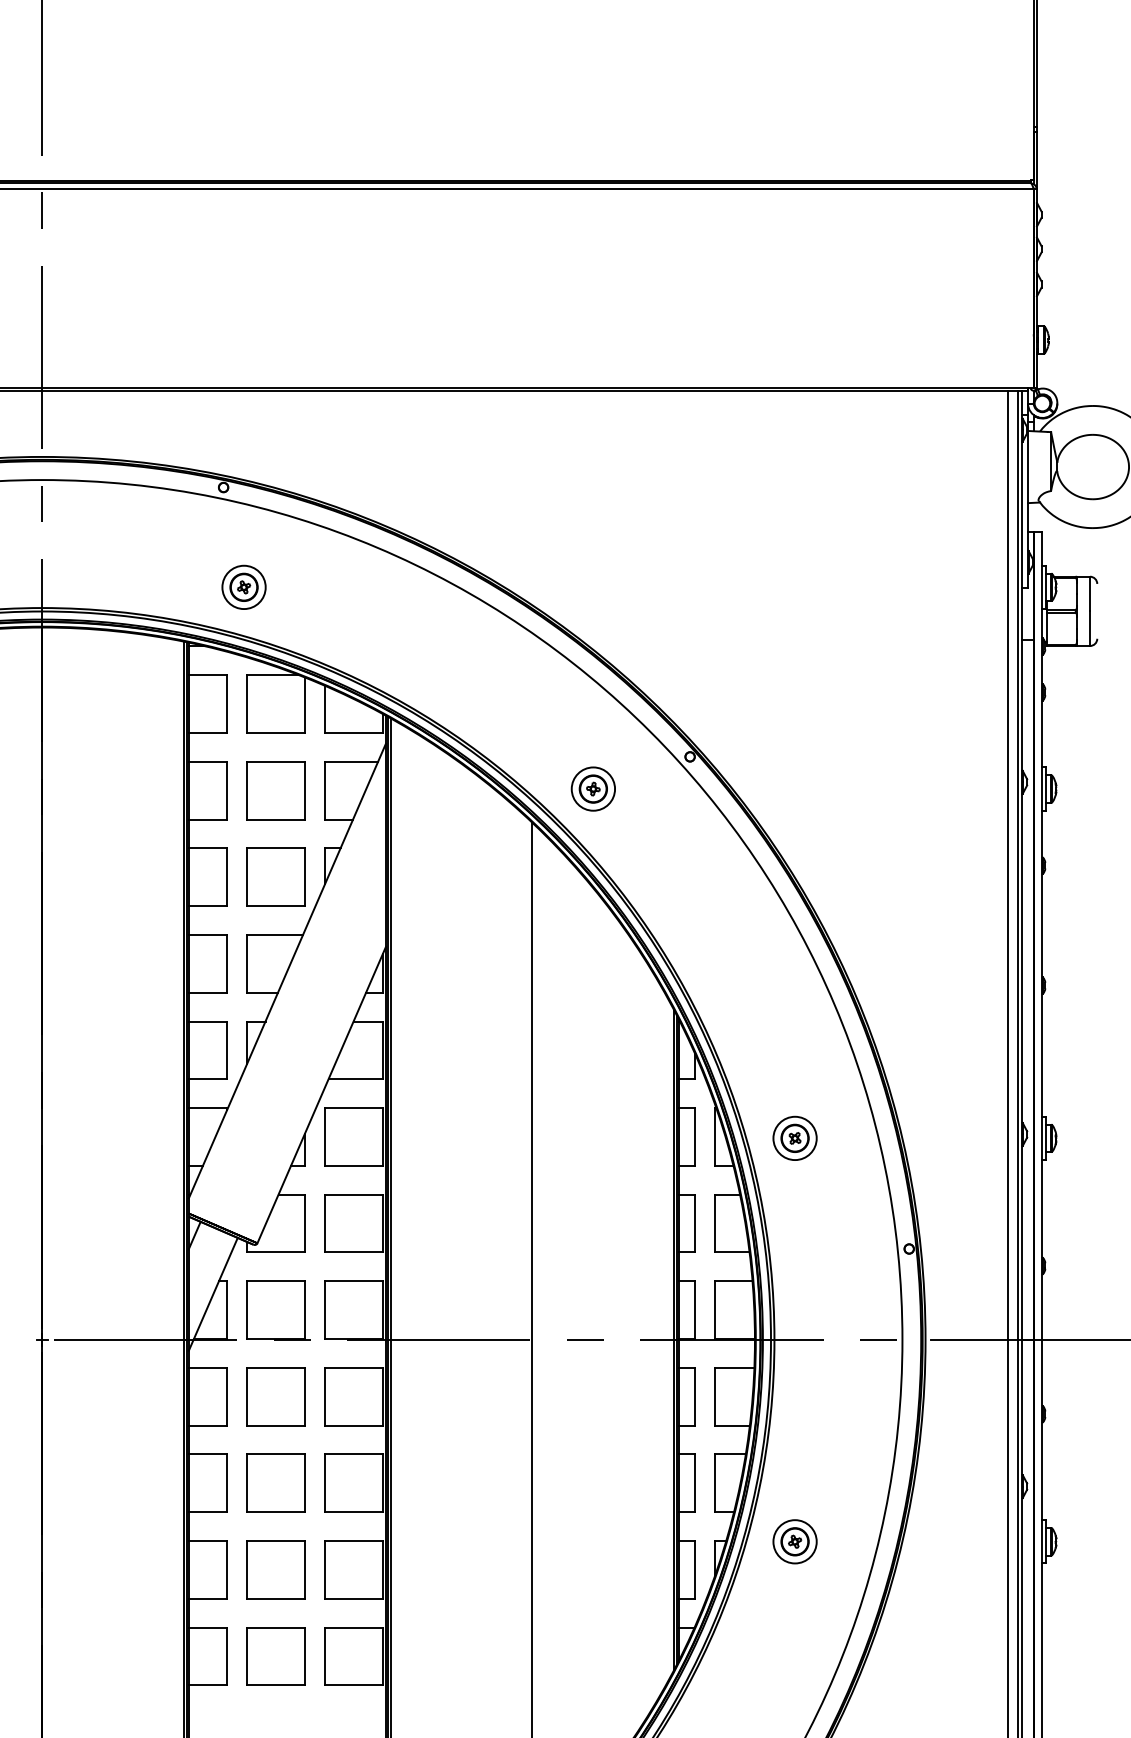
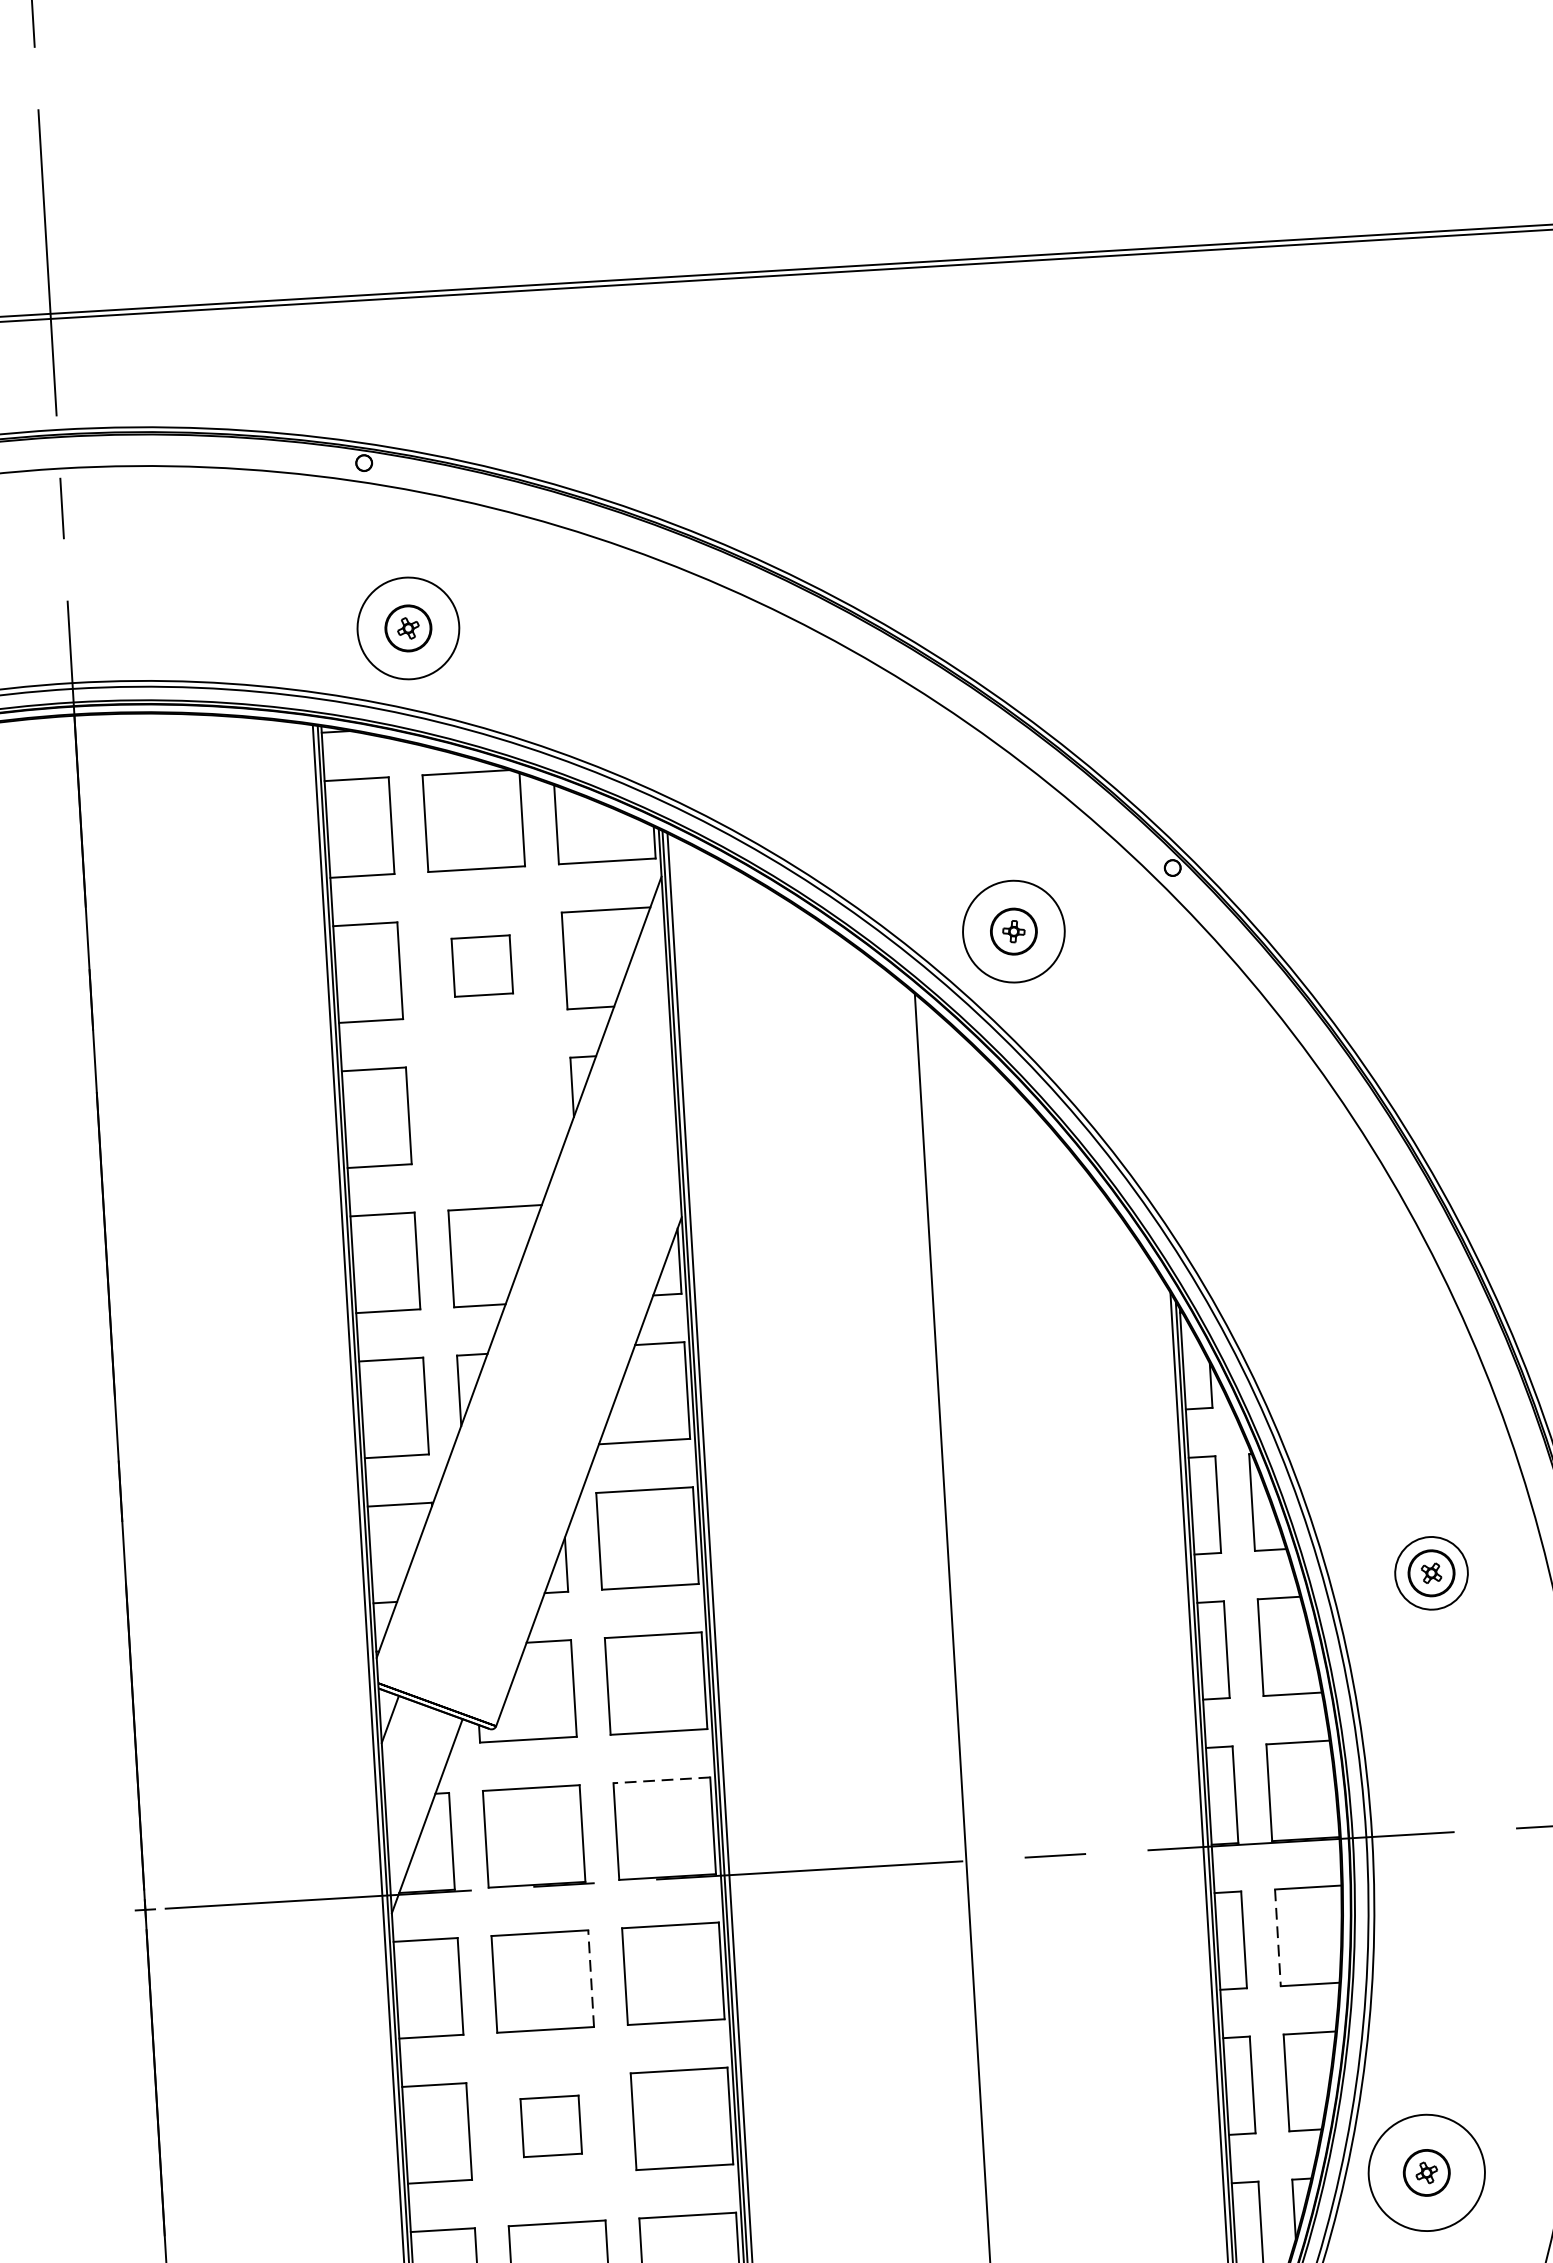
circle: (243, 587) -> (407, 628), size x1.4
circle: (593, 788) -> (1014, 930), size x1.4
part: (275, 790) -> (481, 965), size x0.6
part: (275, 876) -> (489, 1109), removed
part: (794, 1137) -> (1430, 1571), moved
line: (354, 1281) -> (662, 1780), solid -> dashed
line: (305, 1396) -> (591, 1978), solid -> dashed
line: (714, 1396) -> (1277, 1937), solid -> dashed
part: (275, 1482) -> (550, 2125), size x0.6
circle: (794, 1541) -> (1425, 2172), size x1.6

